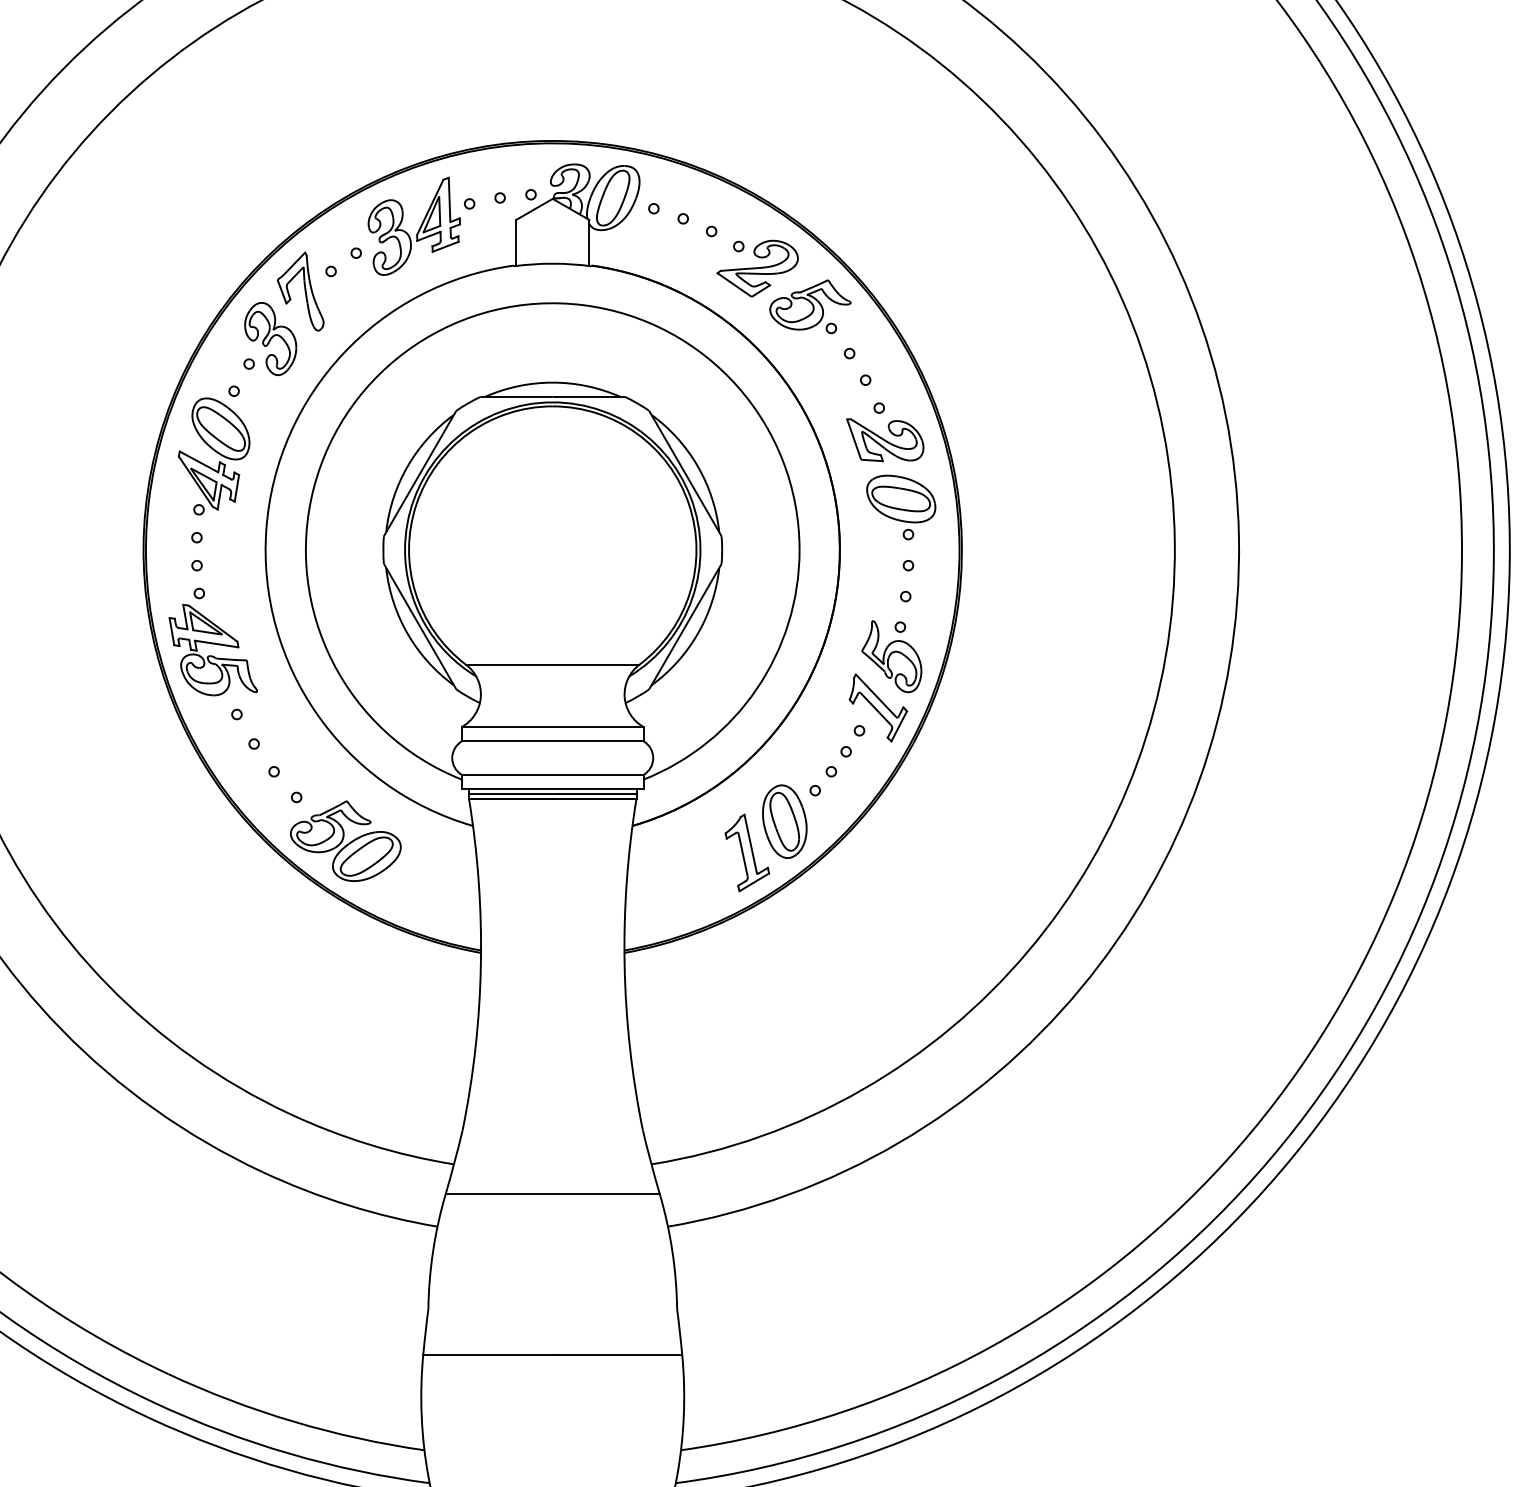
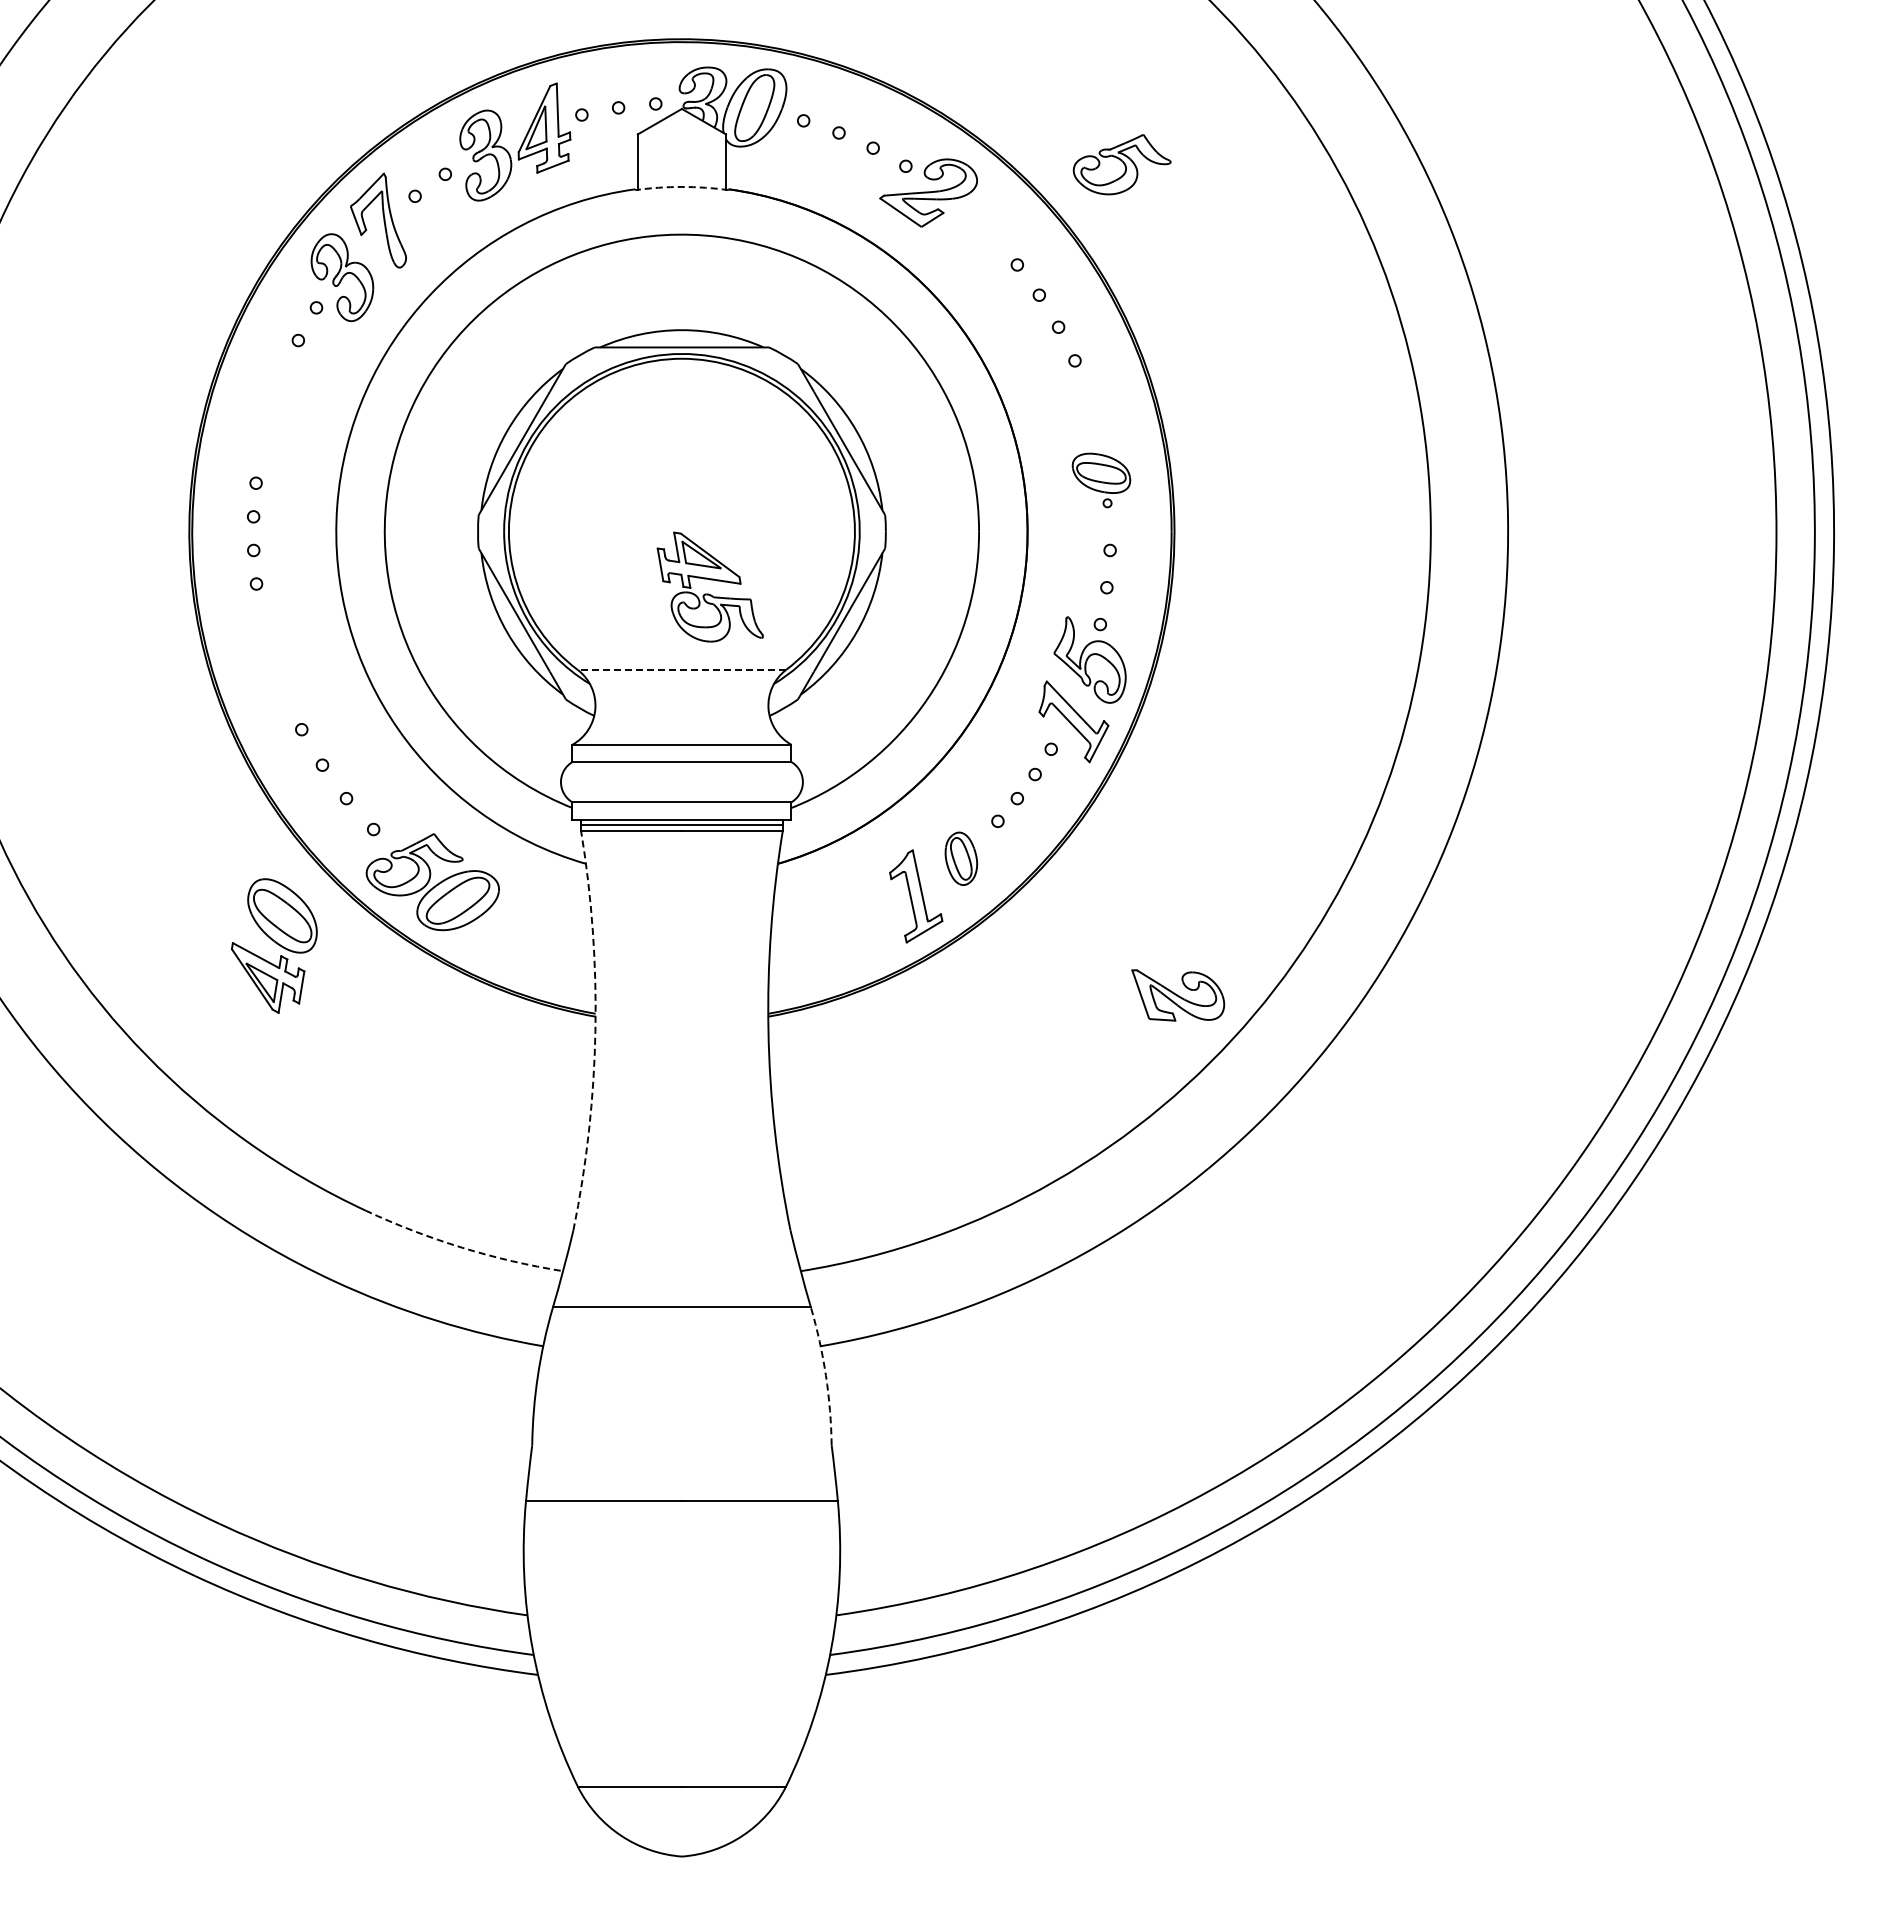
arc: (552, 263) -> (681, 186), solid -> dashed
part: (809, 304) -> (1121, 164), moved
part: (885, 440) -> (1178, 995), moved
part: (213, 453) -> (273, 945), moved
part: (901, 507) -> (1101, 480), size x0.7
part: (213, 644) -> (710, 580), moved
line: (552, 664) -> (681, 669), solid -> dashed
part: (784, 821) -> (961, 858), size x0.6
arc: (480, 965) -> (595, 1031), solid -> dashed
arc: (370, 1144) -> (462, 1247), solid -> dashed
arc: (672, 1250) -> (825, 1375), solid -> dashed

